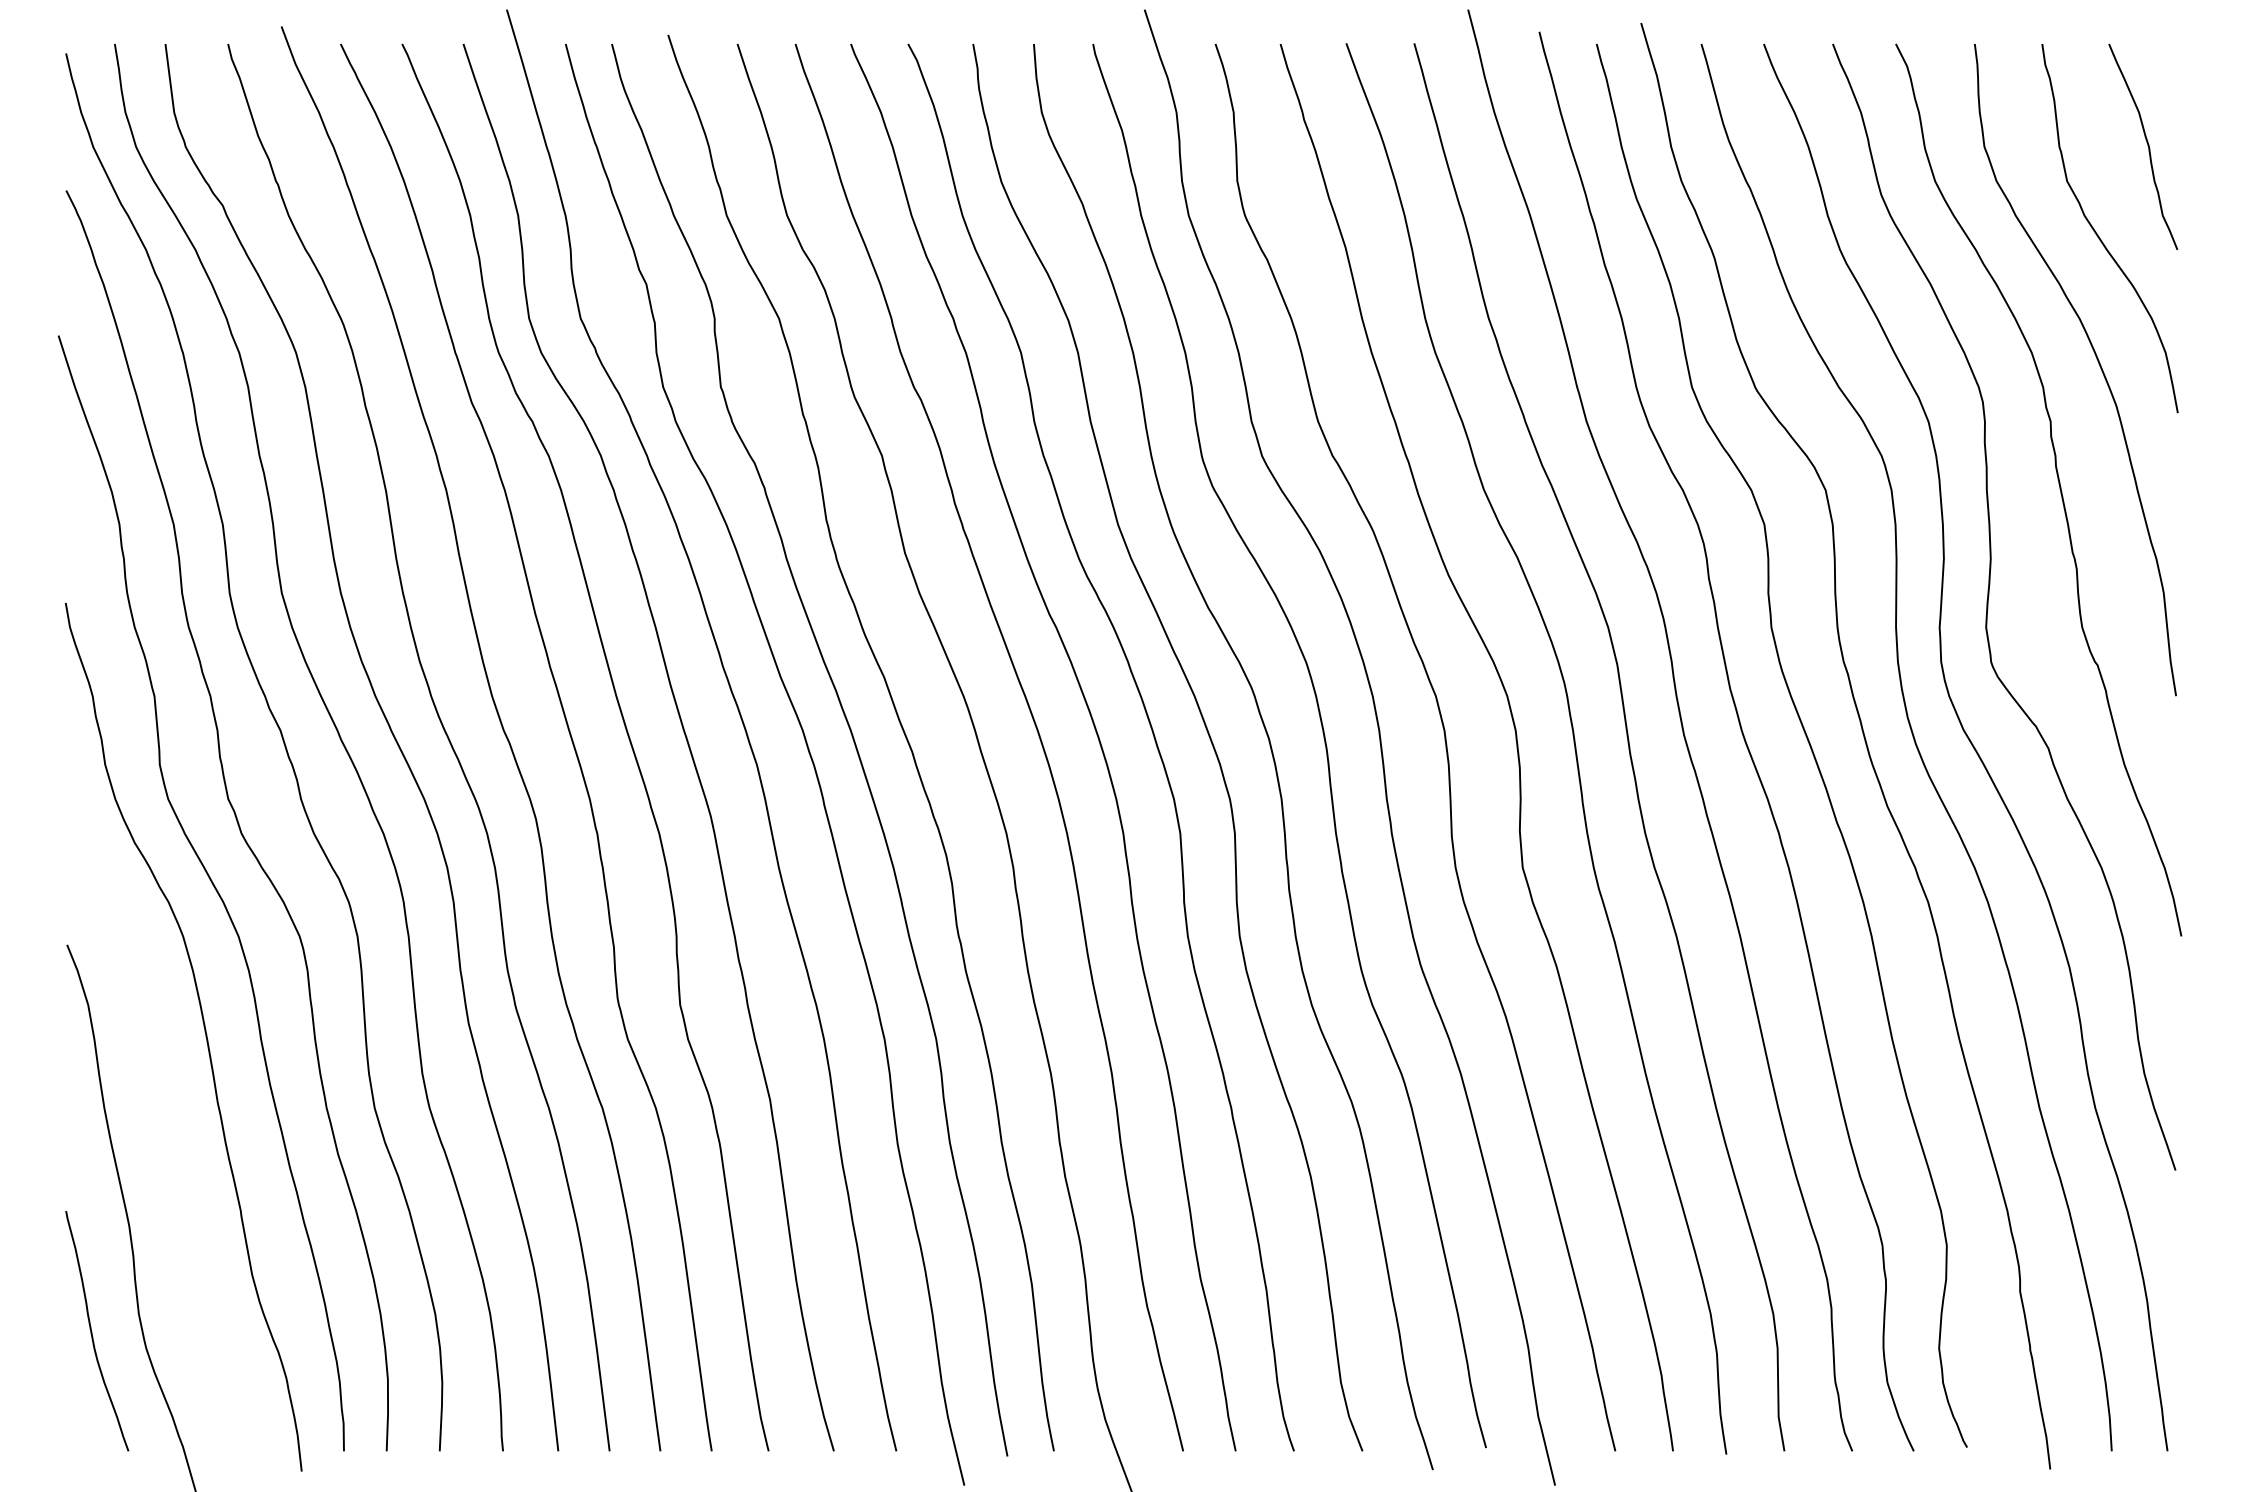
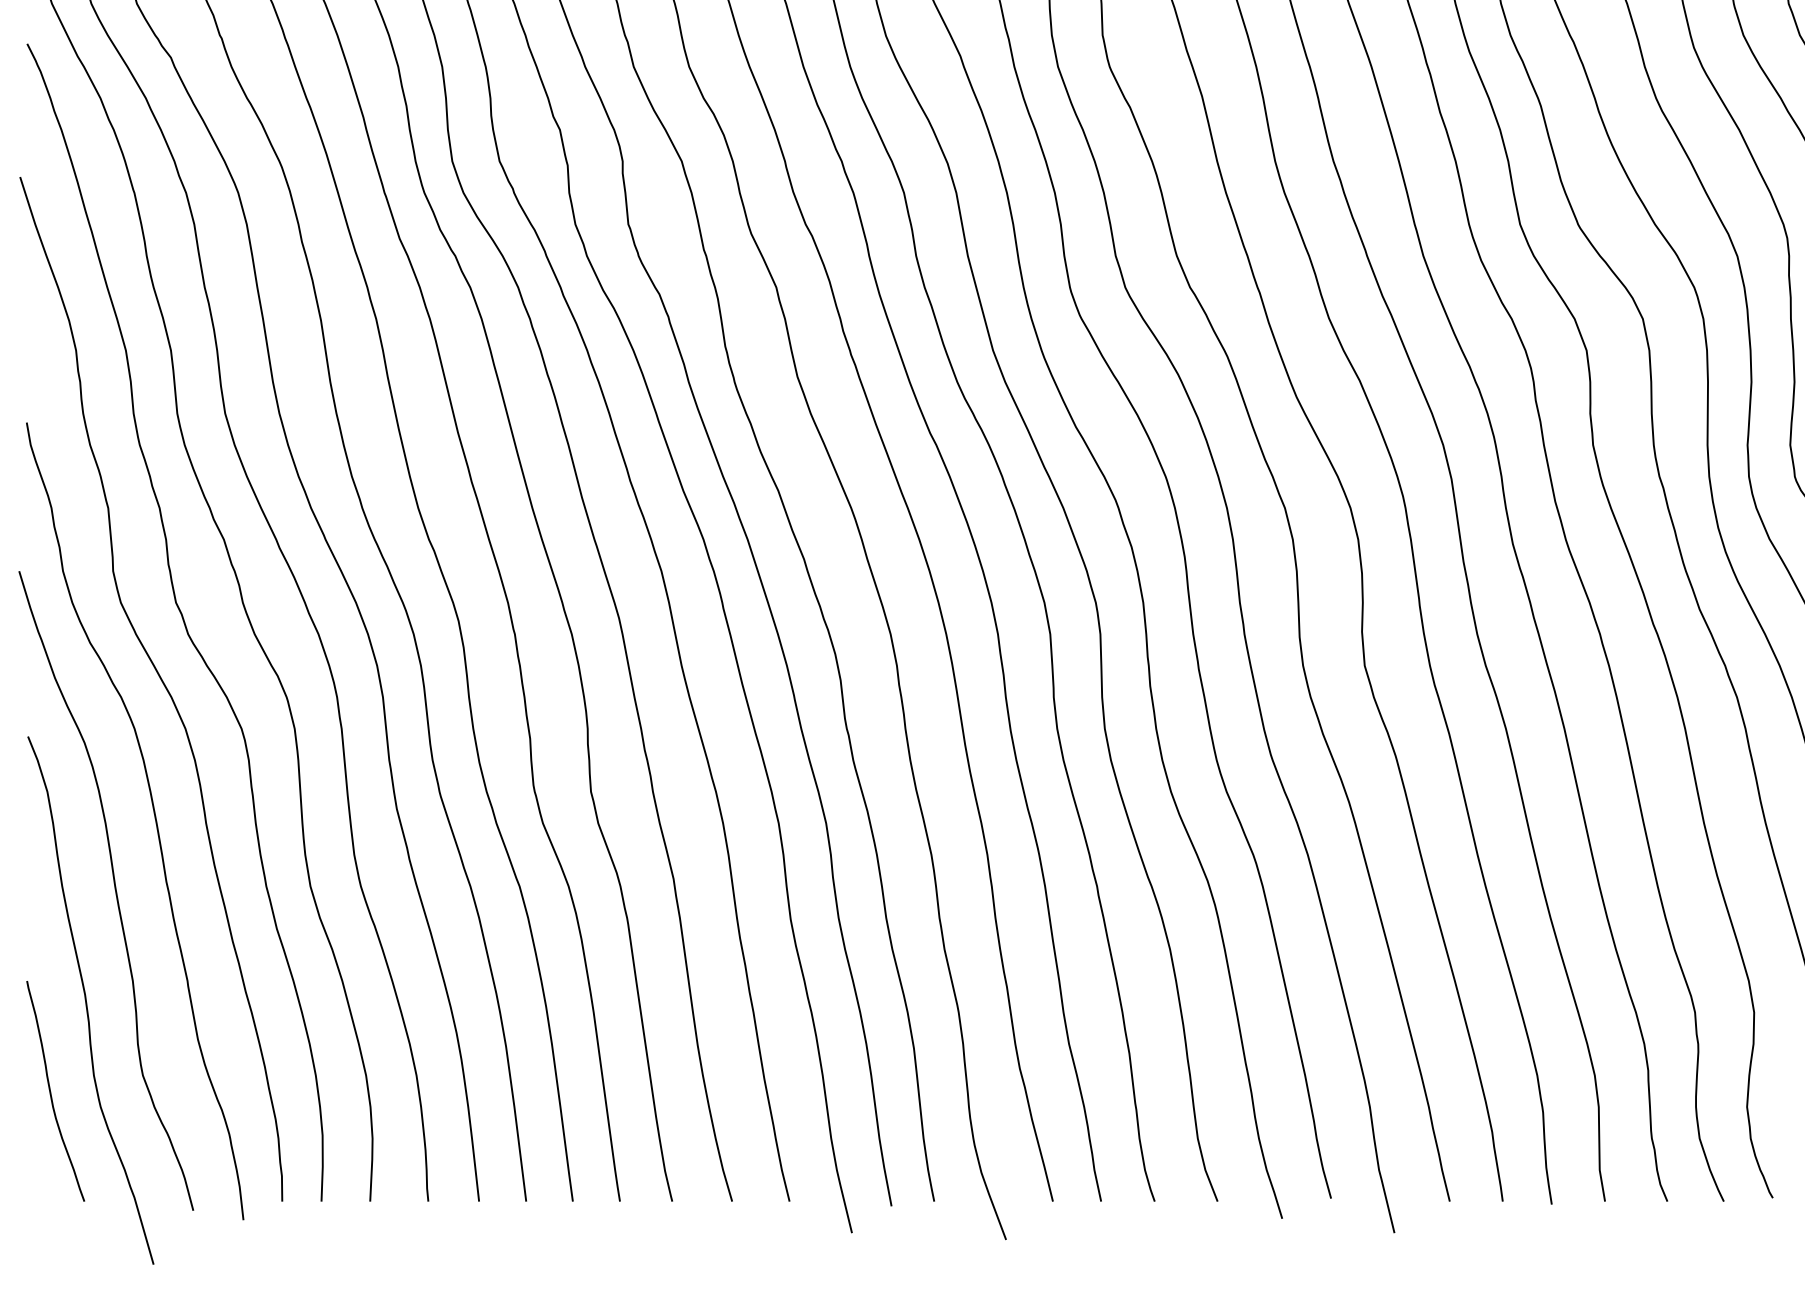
curve: (161, 1112) -> (114, 890), added

